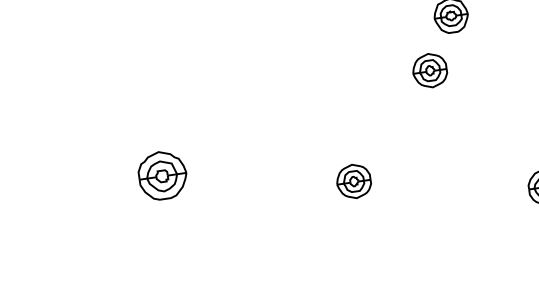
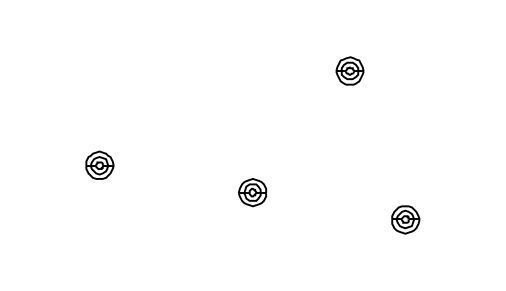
part: (429, 70) -> (326, 112), removed
part: (162, 174) -> (99, 164), size x0.71

